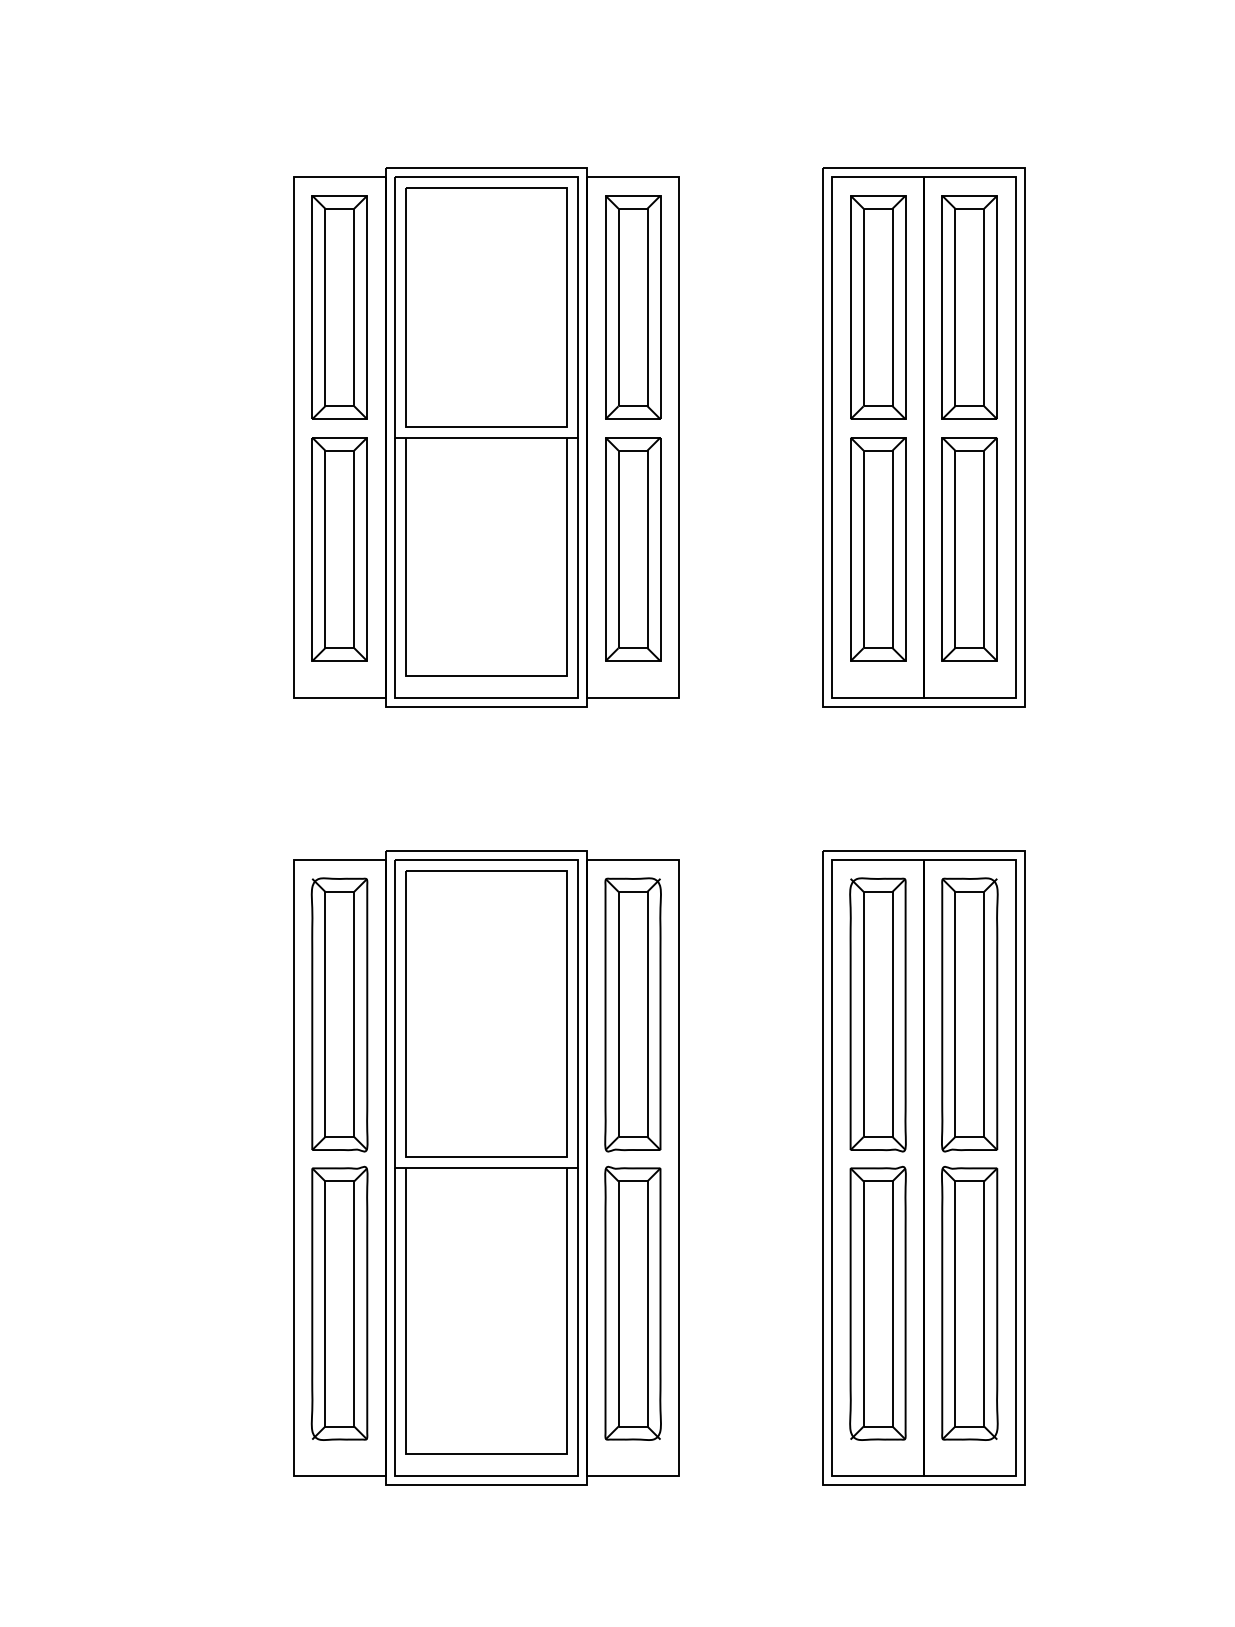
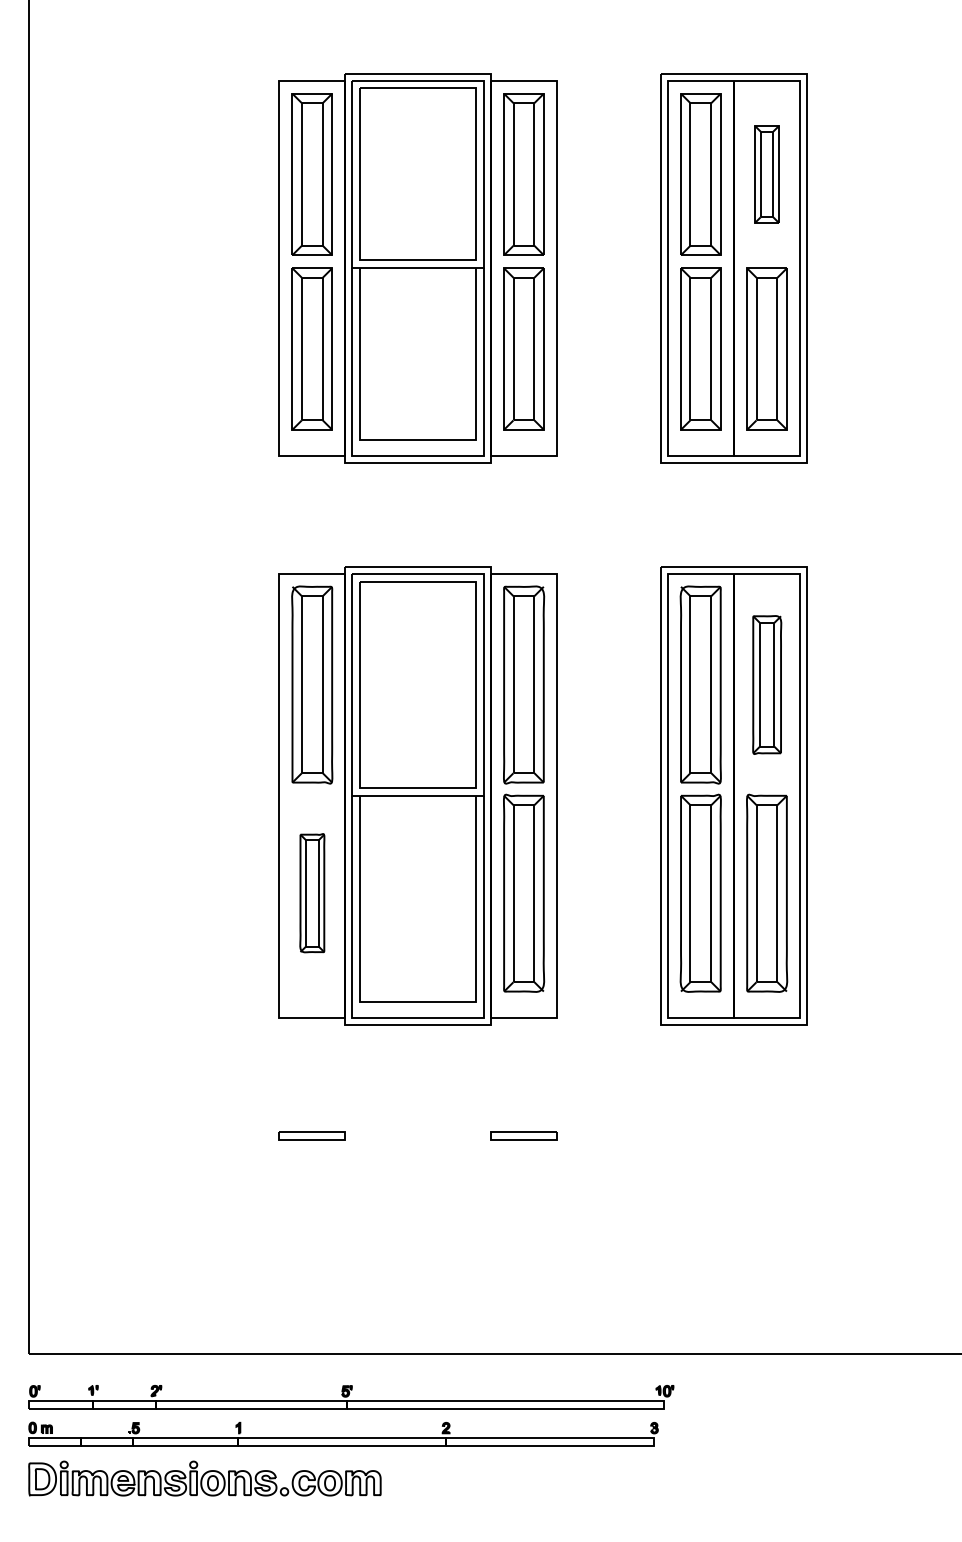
part: (969, 307) -> (766, 174), size x0.6
part: (970, 1014) -> (767, 684), size x0.7
part: (340, 1302) -> (312, 892), size x0.6

